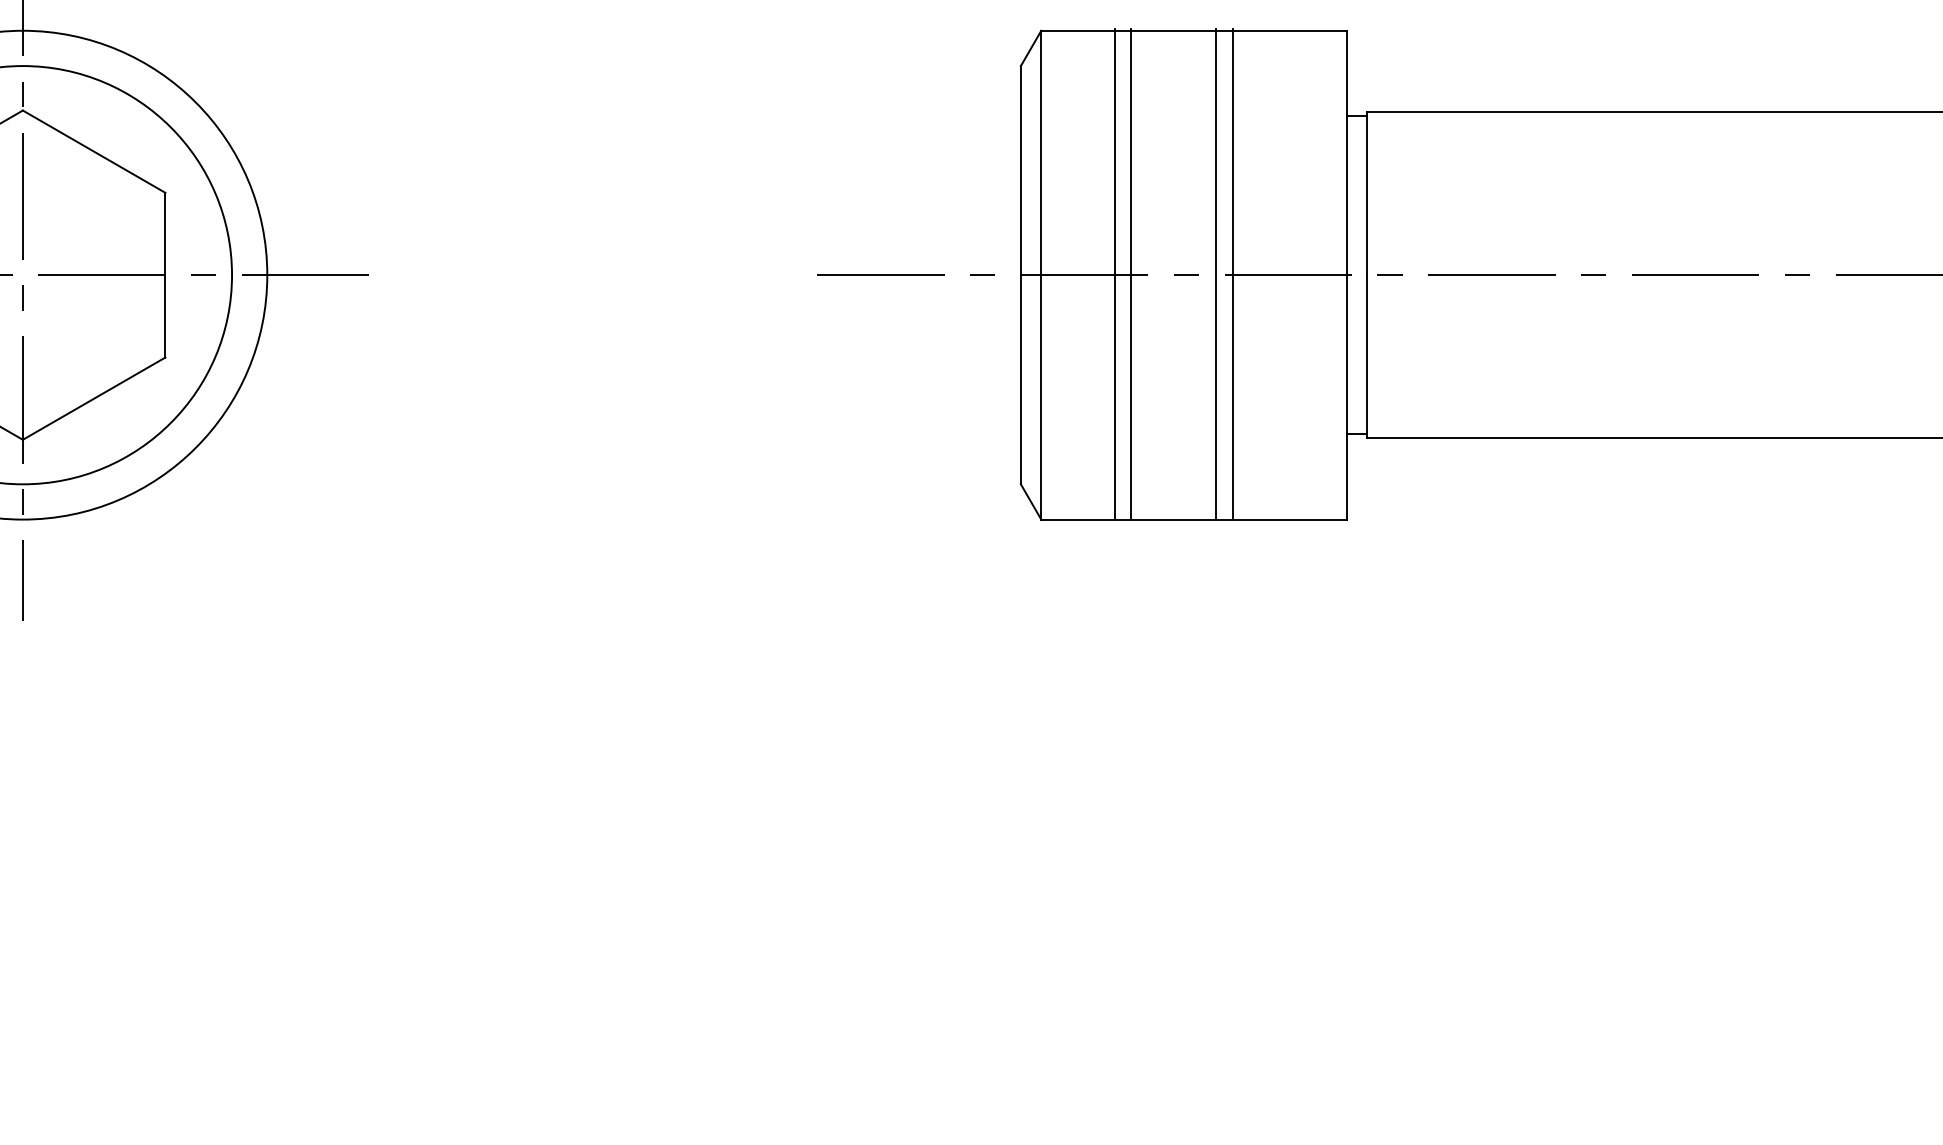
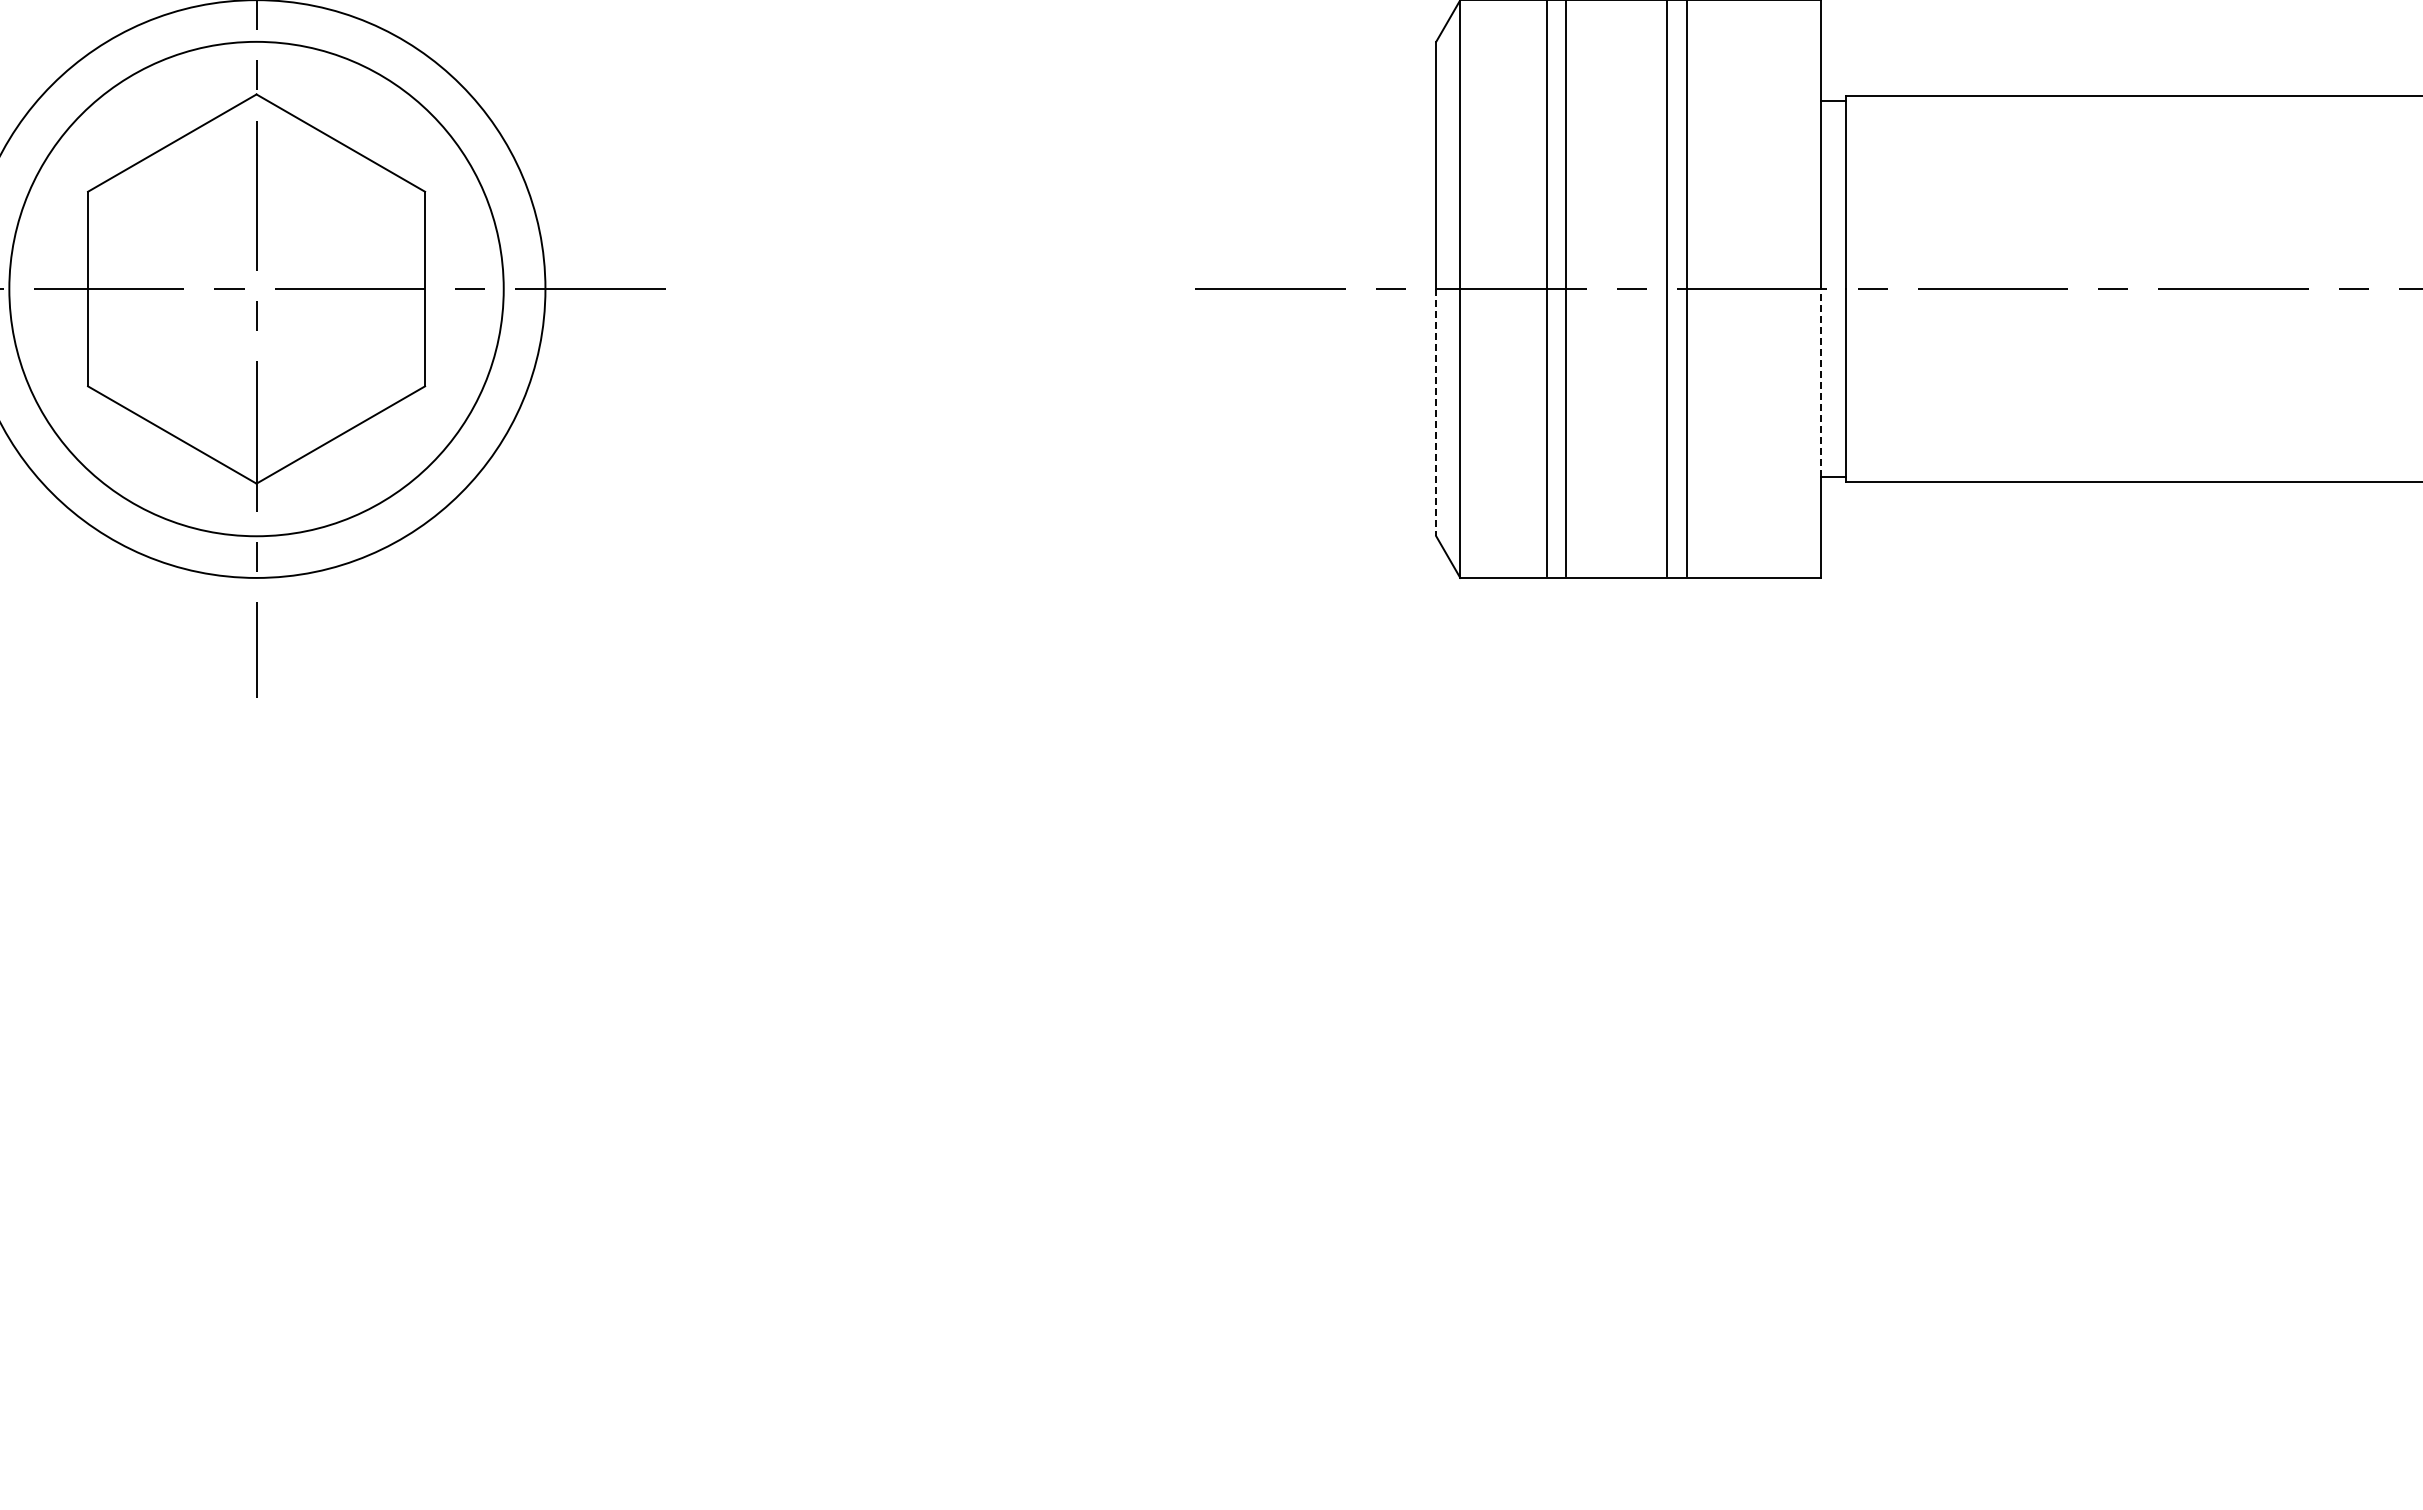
line: (1346, 354) -> (1821, 382), solid -> dashed
line: (1021, 379) -> (1436, 412), solid -> dashed

